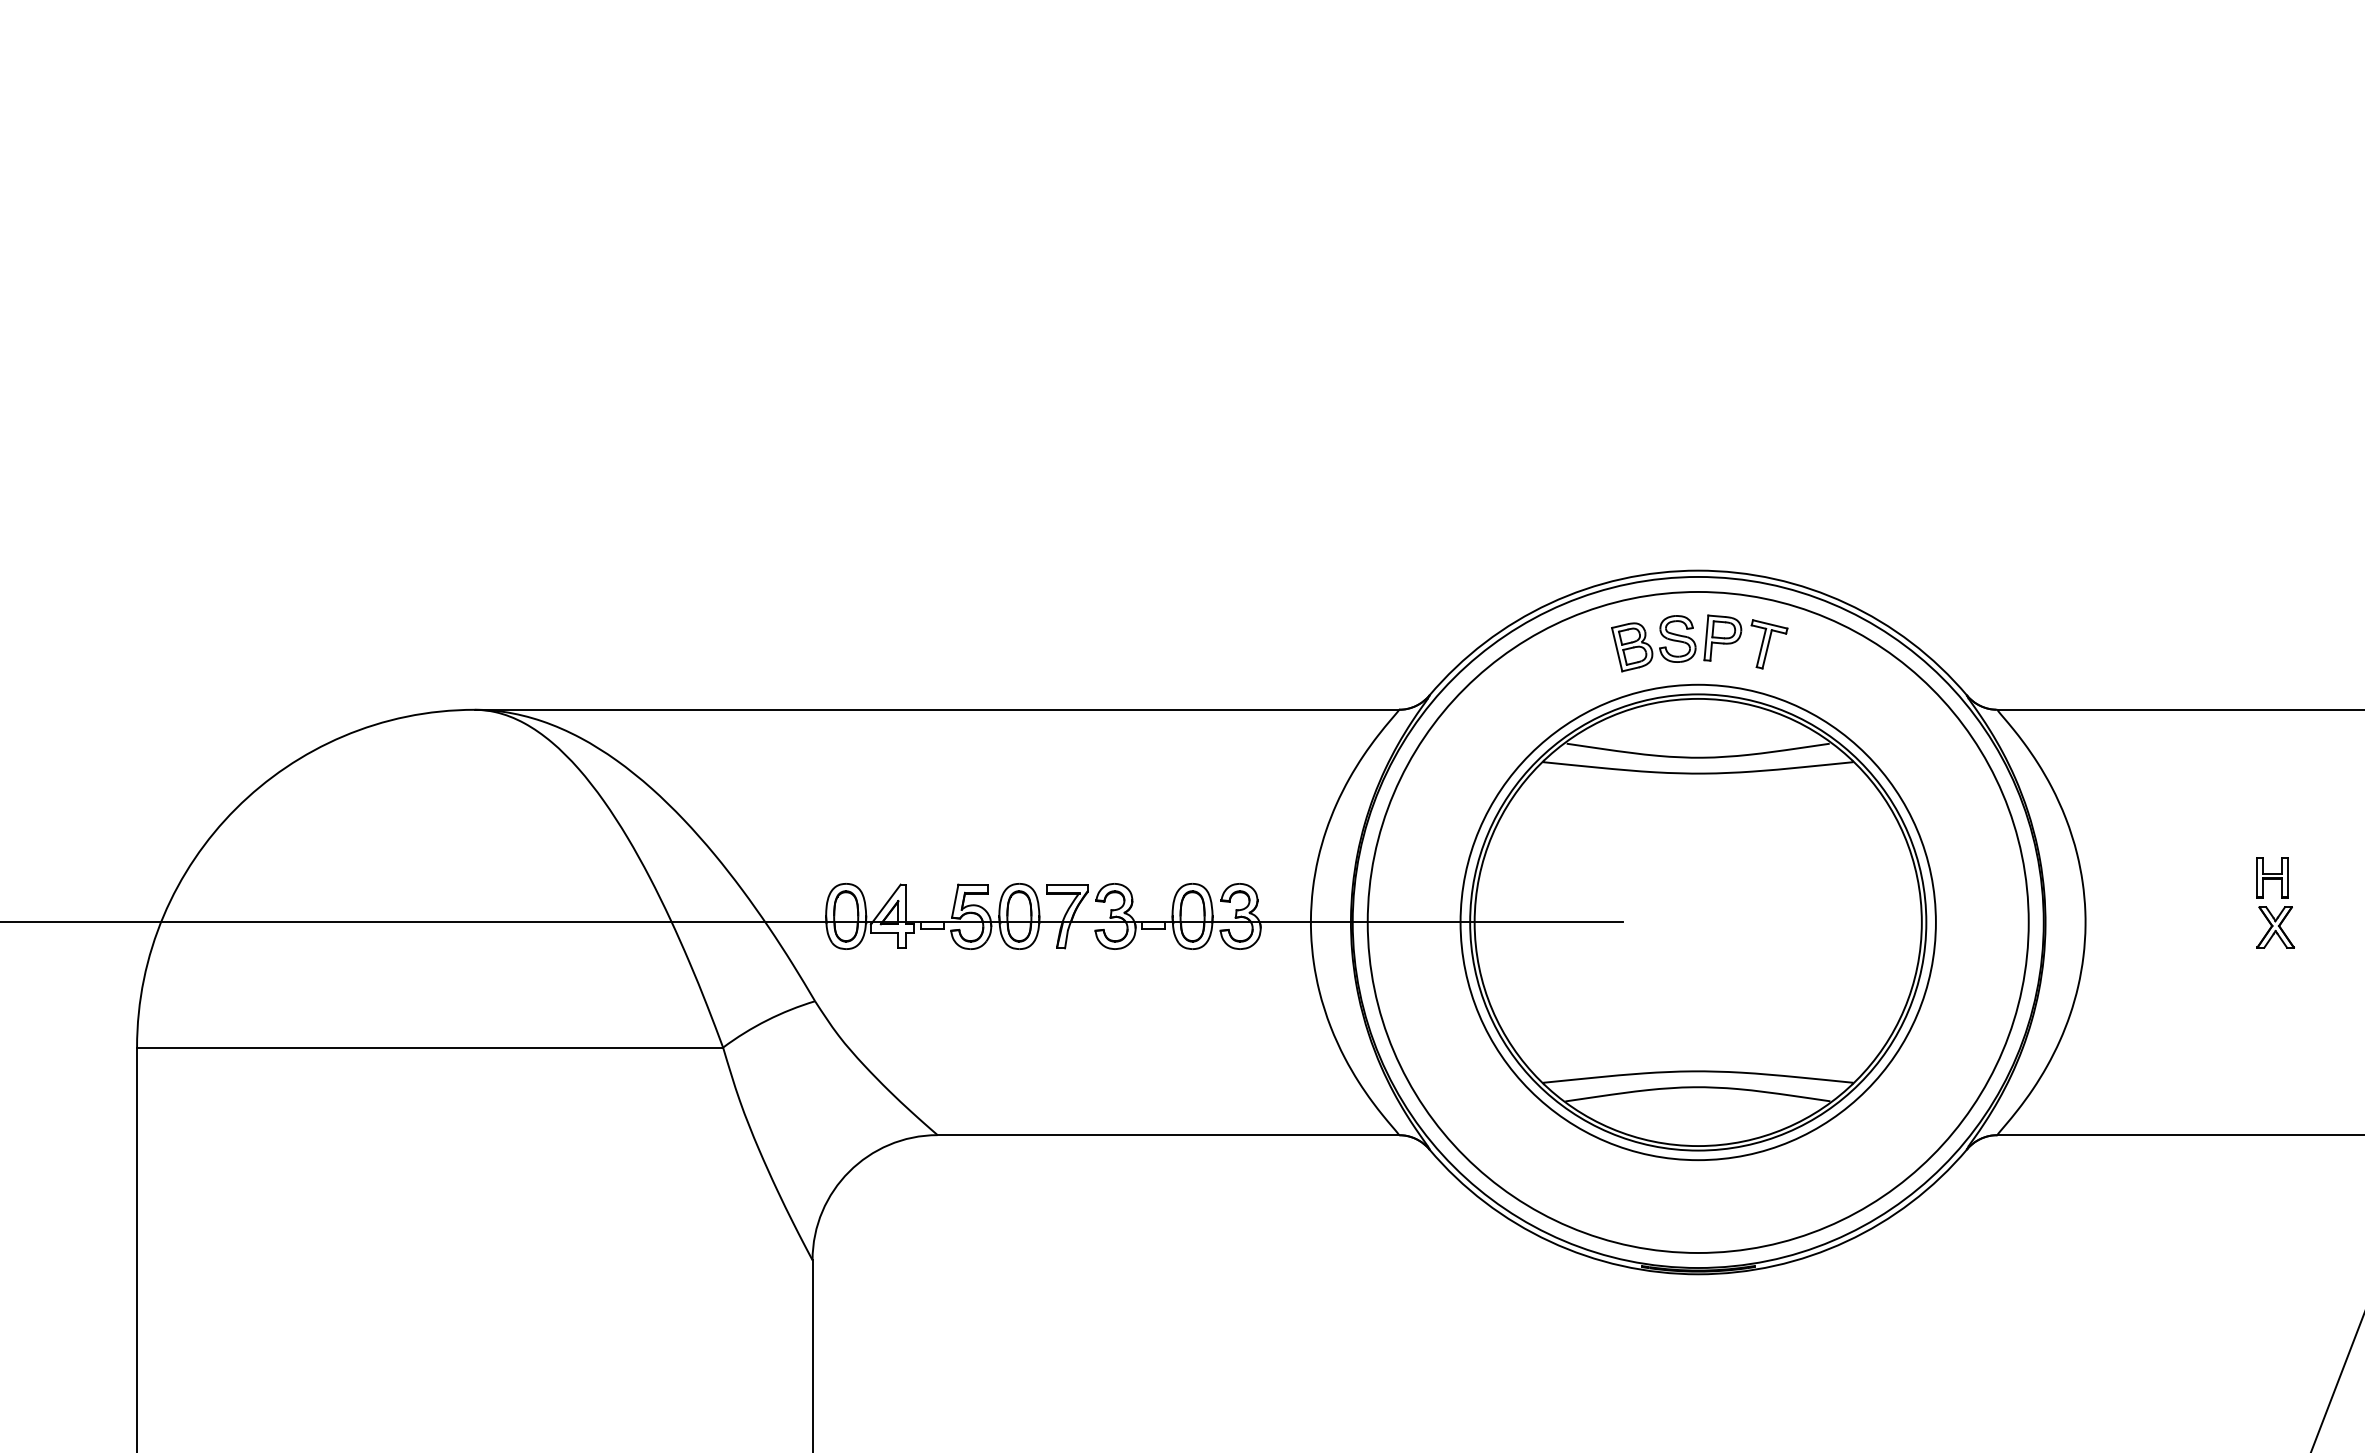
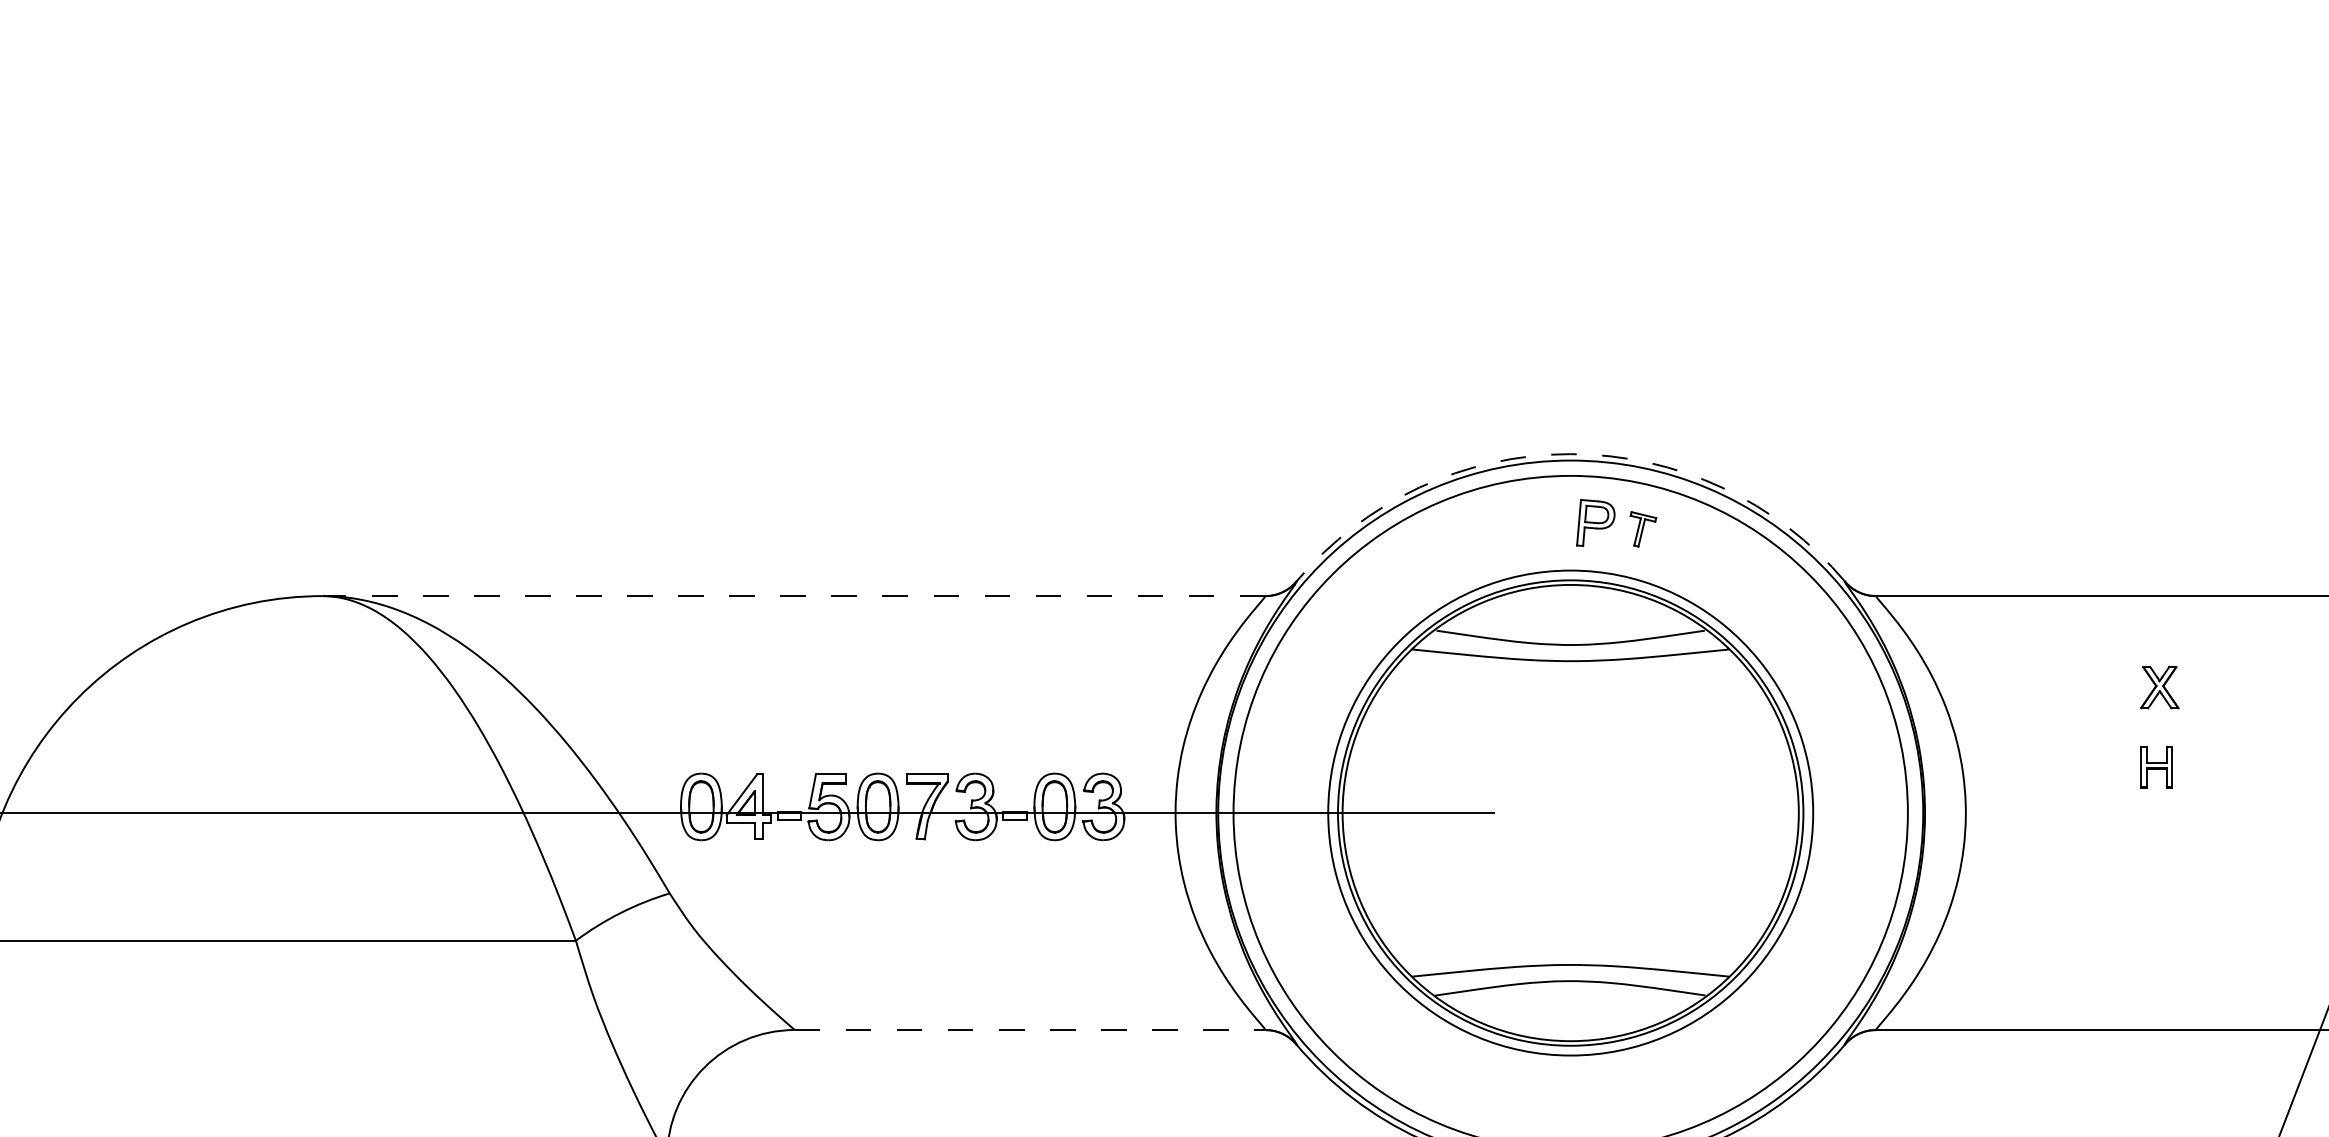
arc: (1698, 570) -> (1570, 453), solid -> dashed
part: (1653, 643) -> (1525, 528), removed
part: (1769, 644) -> (1643, 529), size x0.7
line: (936, 709) -> (793, 595), solid -> dashed
part: (2275, 927) -> (2159, 687), moved
line: (1168, 1135) -> (1030, 1030), solid -> dashed

